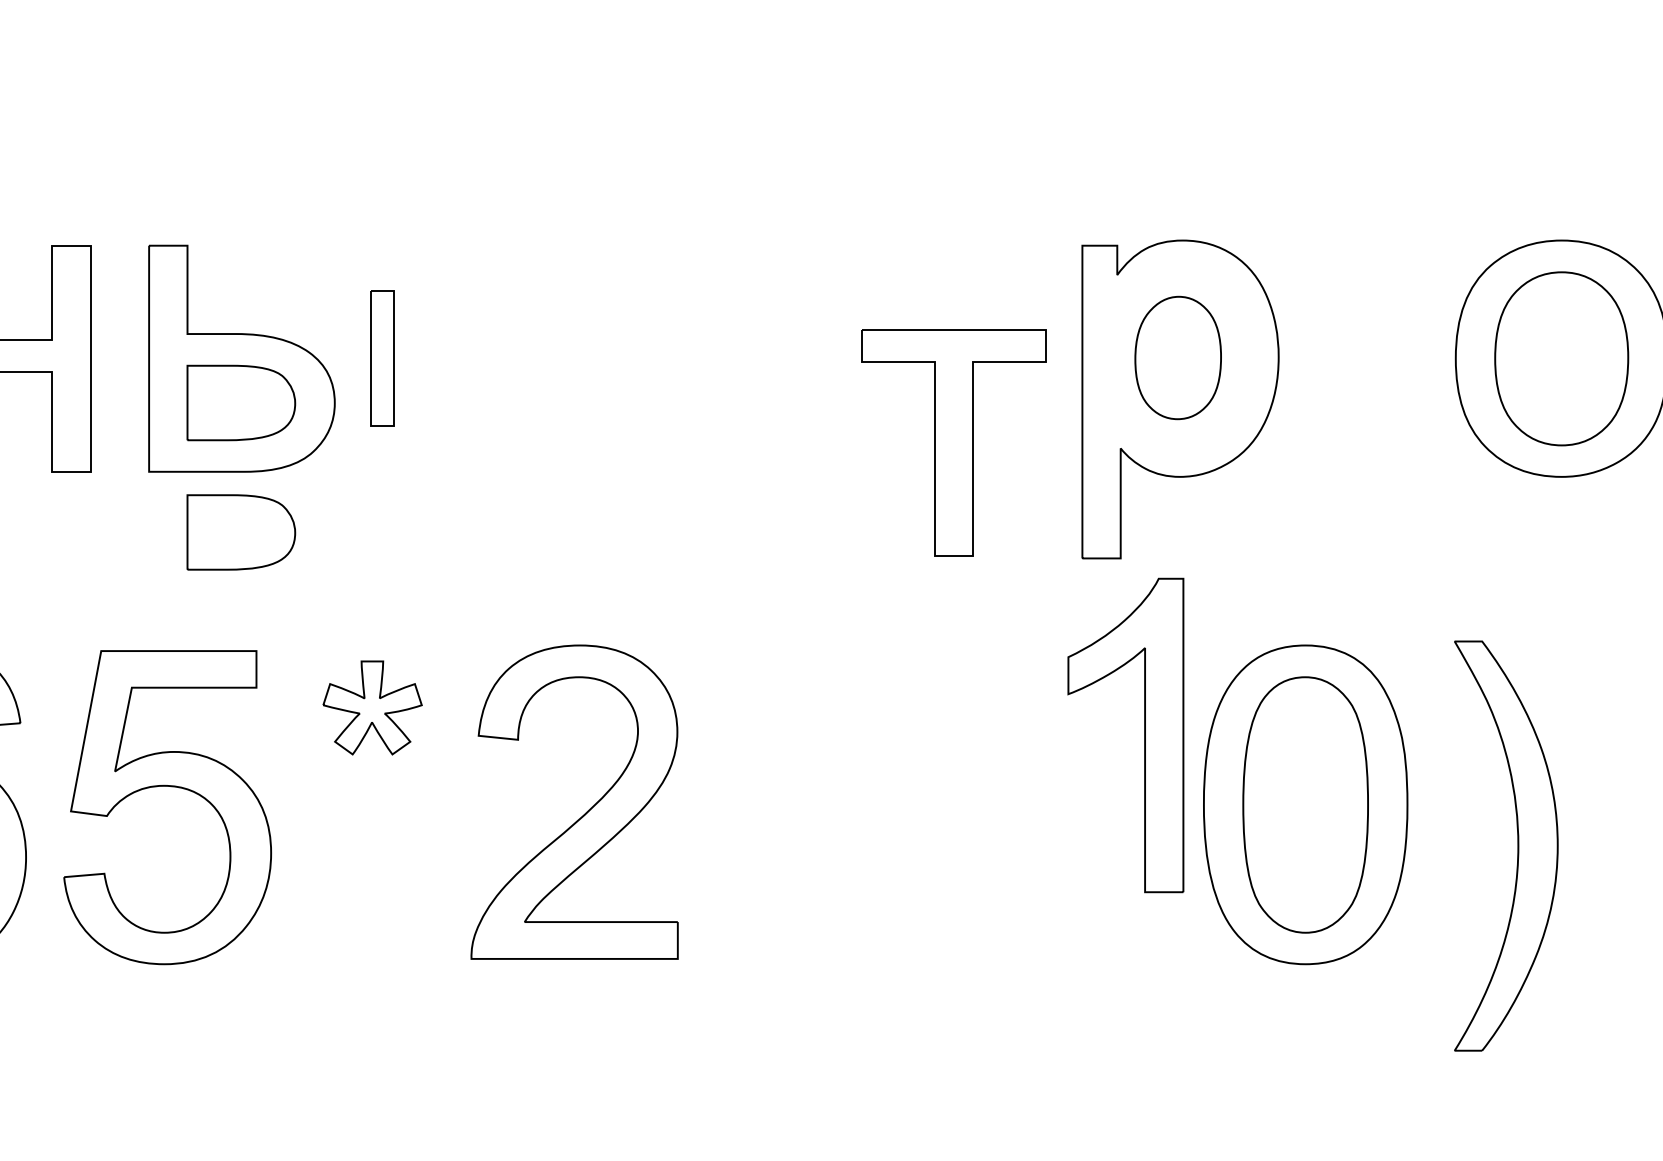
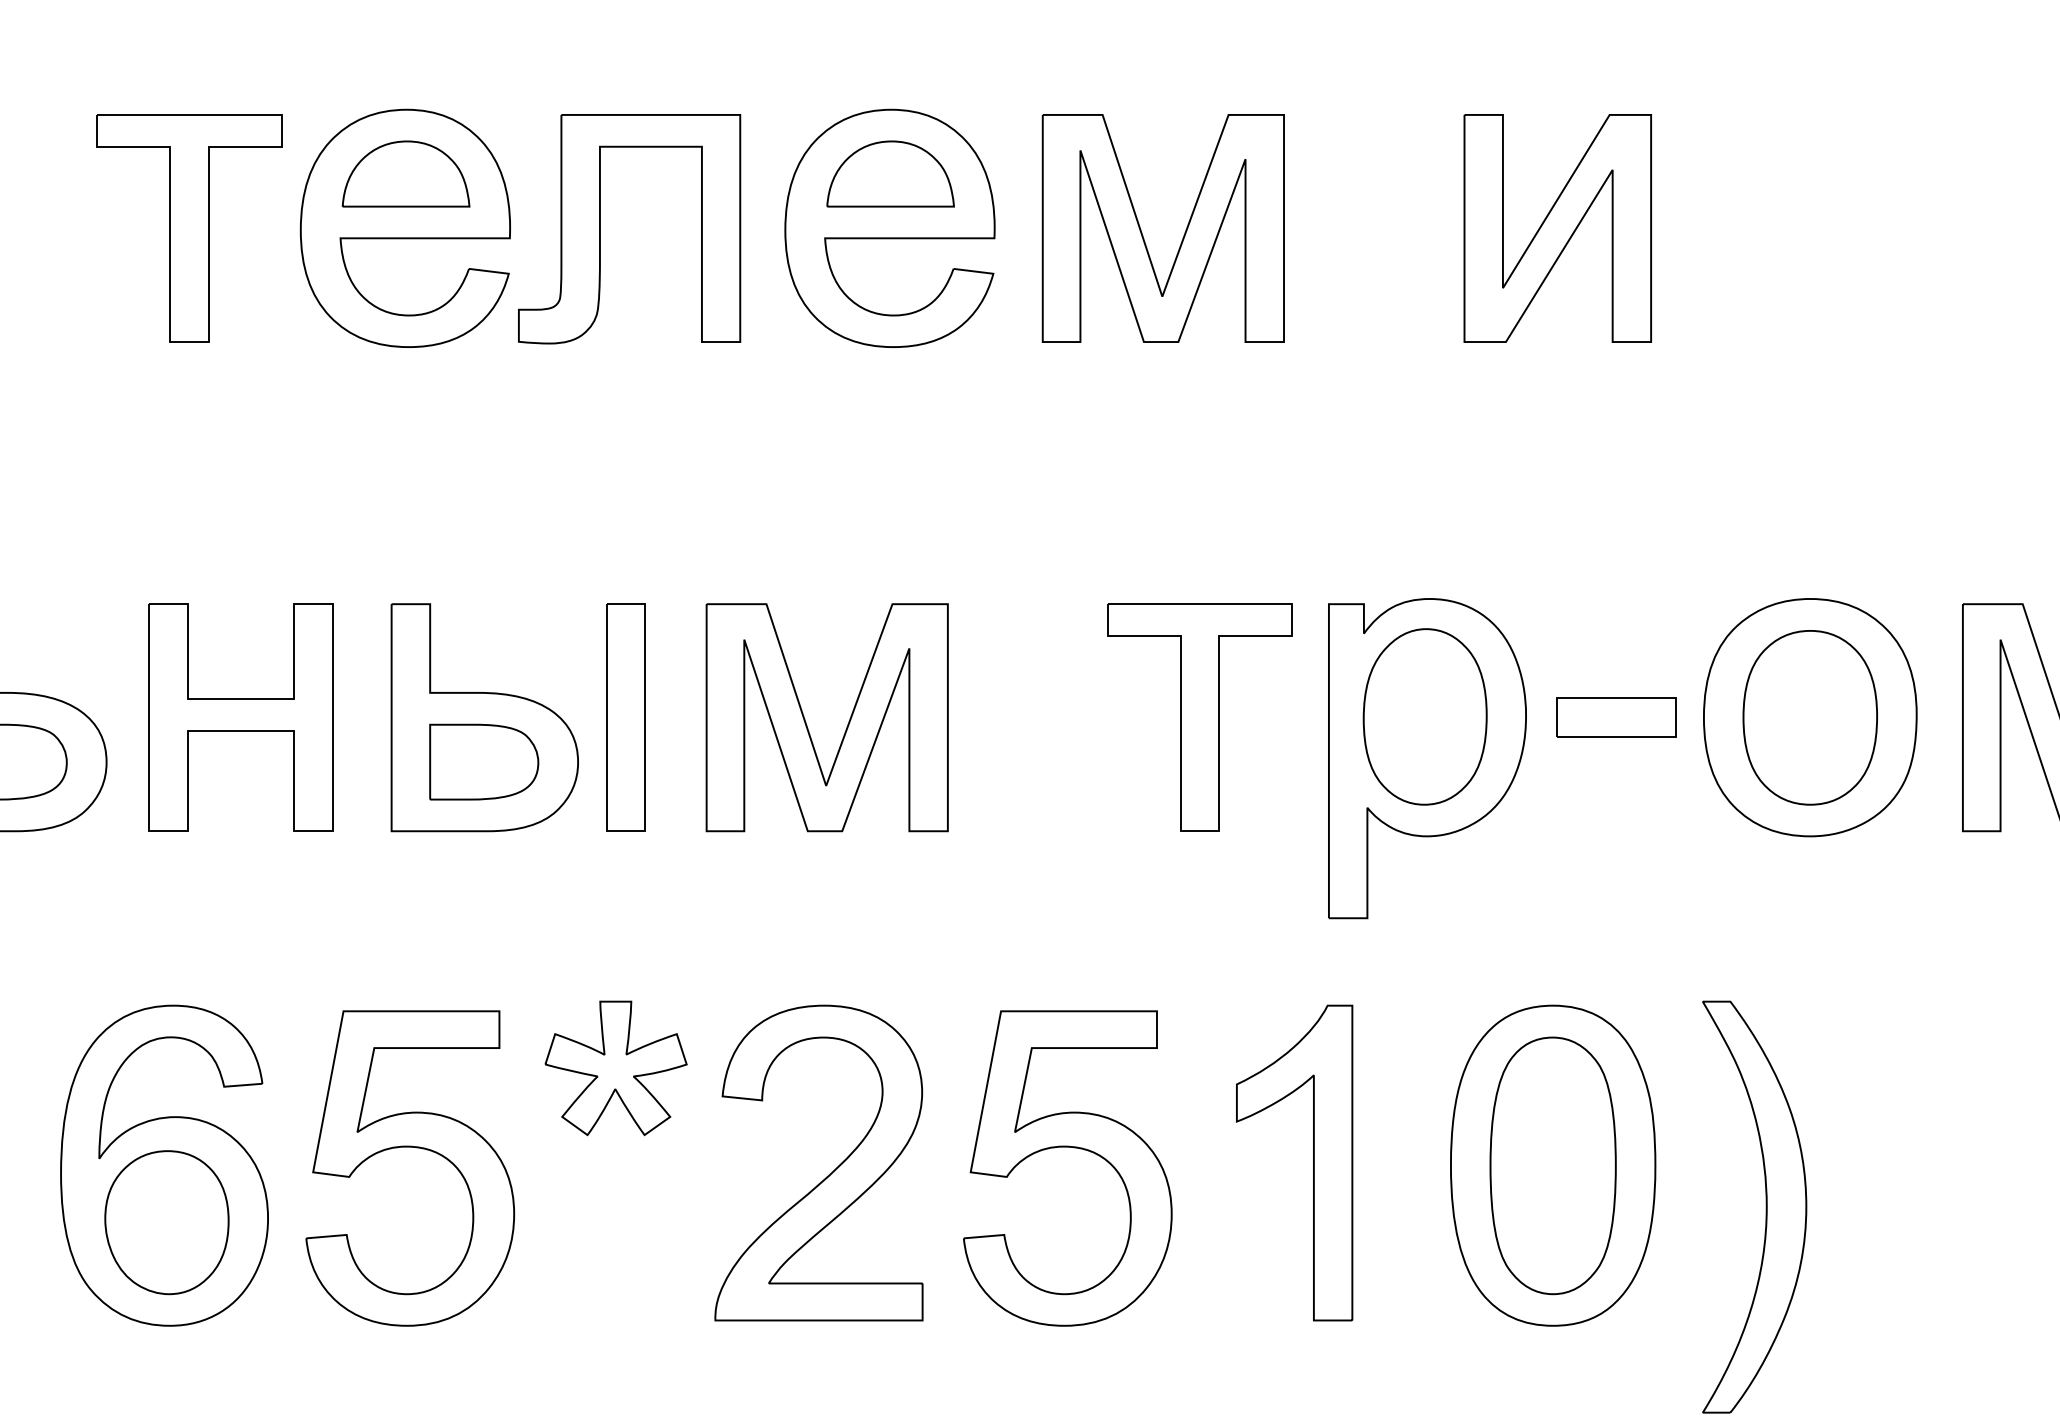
part: (1177, 357) -> (1424, 716), size x1.43
part: (382, 358) -> (625, 717), size x1.67
part: (1368, 358) -> (1616, 717), added
part: (562, 363) -> (806, 722), added
part: (953, 443) -> (1199, 717), moved
part: (241, 531) -> (484, 891), removed
part: (372, 708) -> (615, 1068), size x1.43
part: (1144, 734) -> (1313, 1162), moved
part: (828, 787) -> (1073, 1148), added

